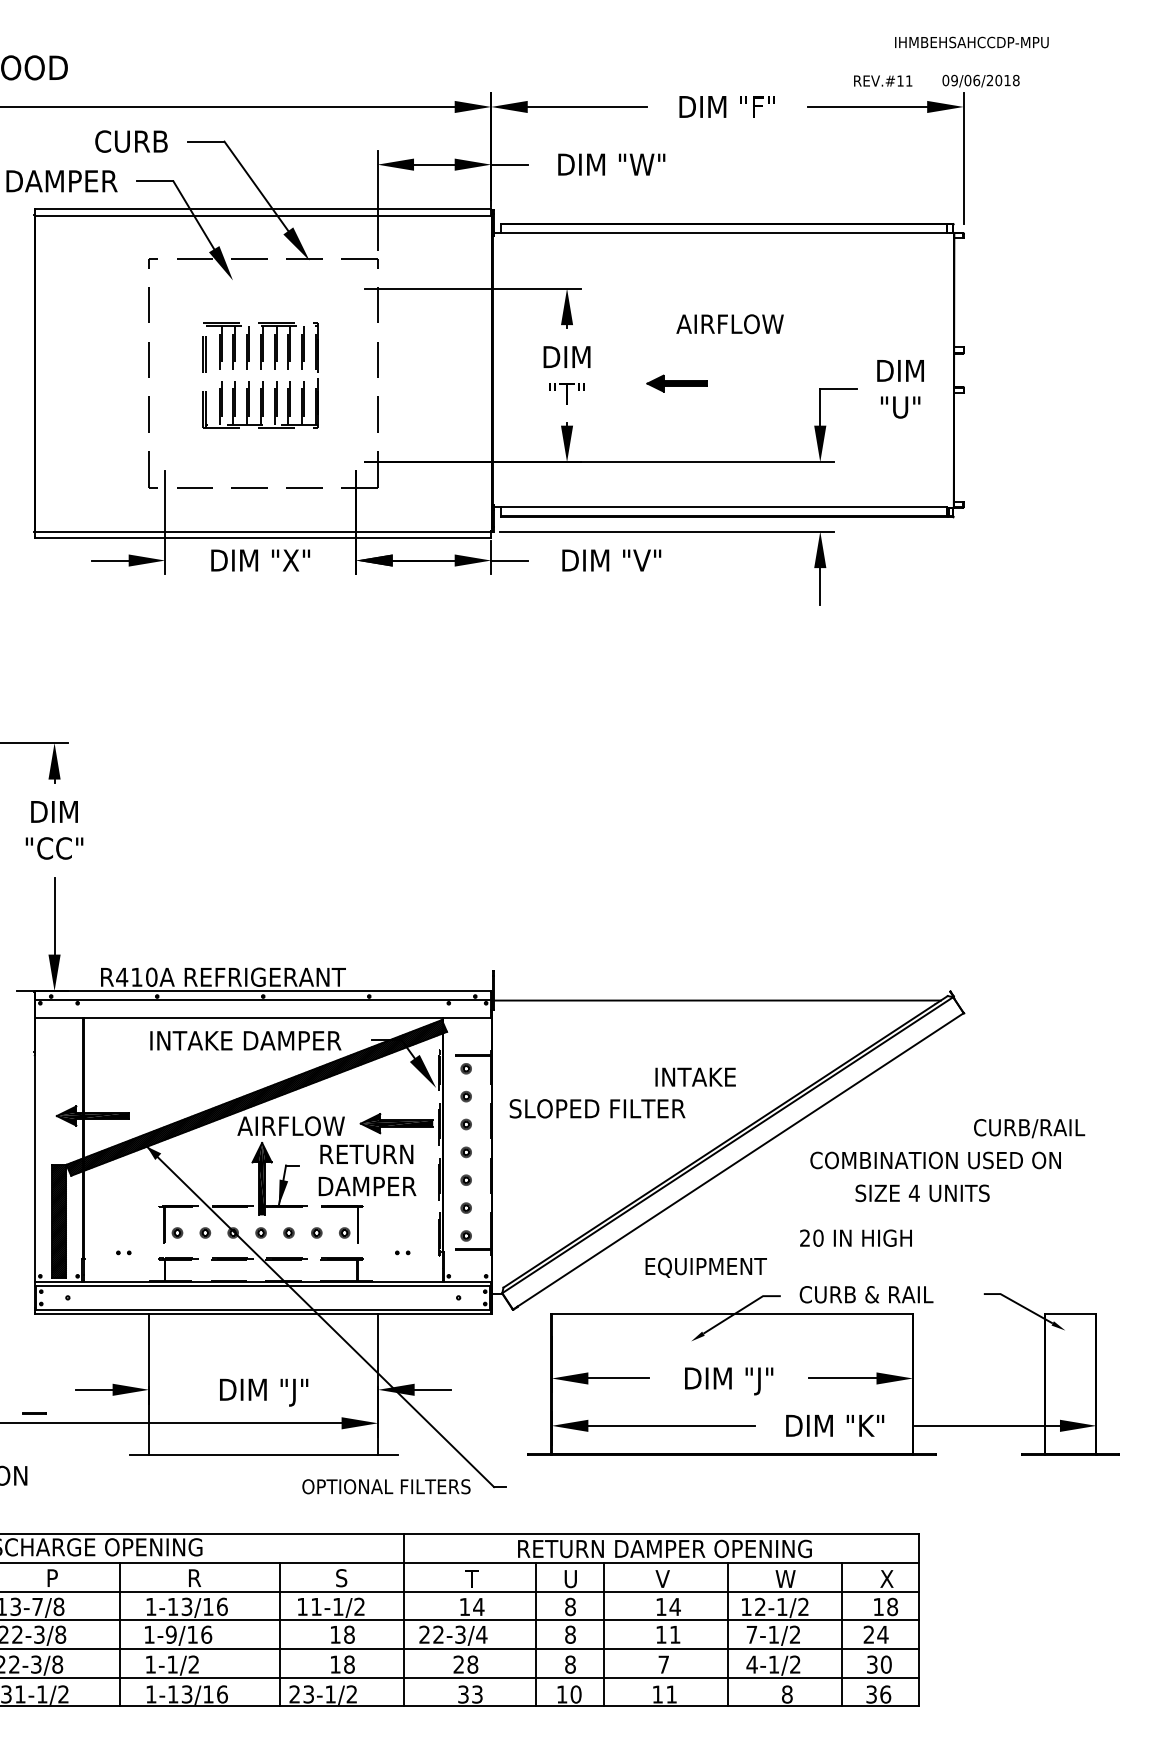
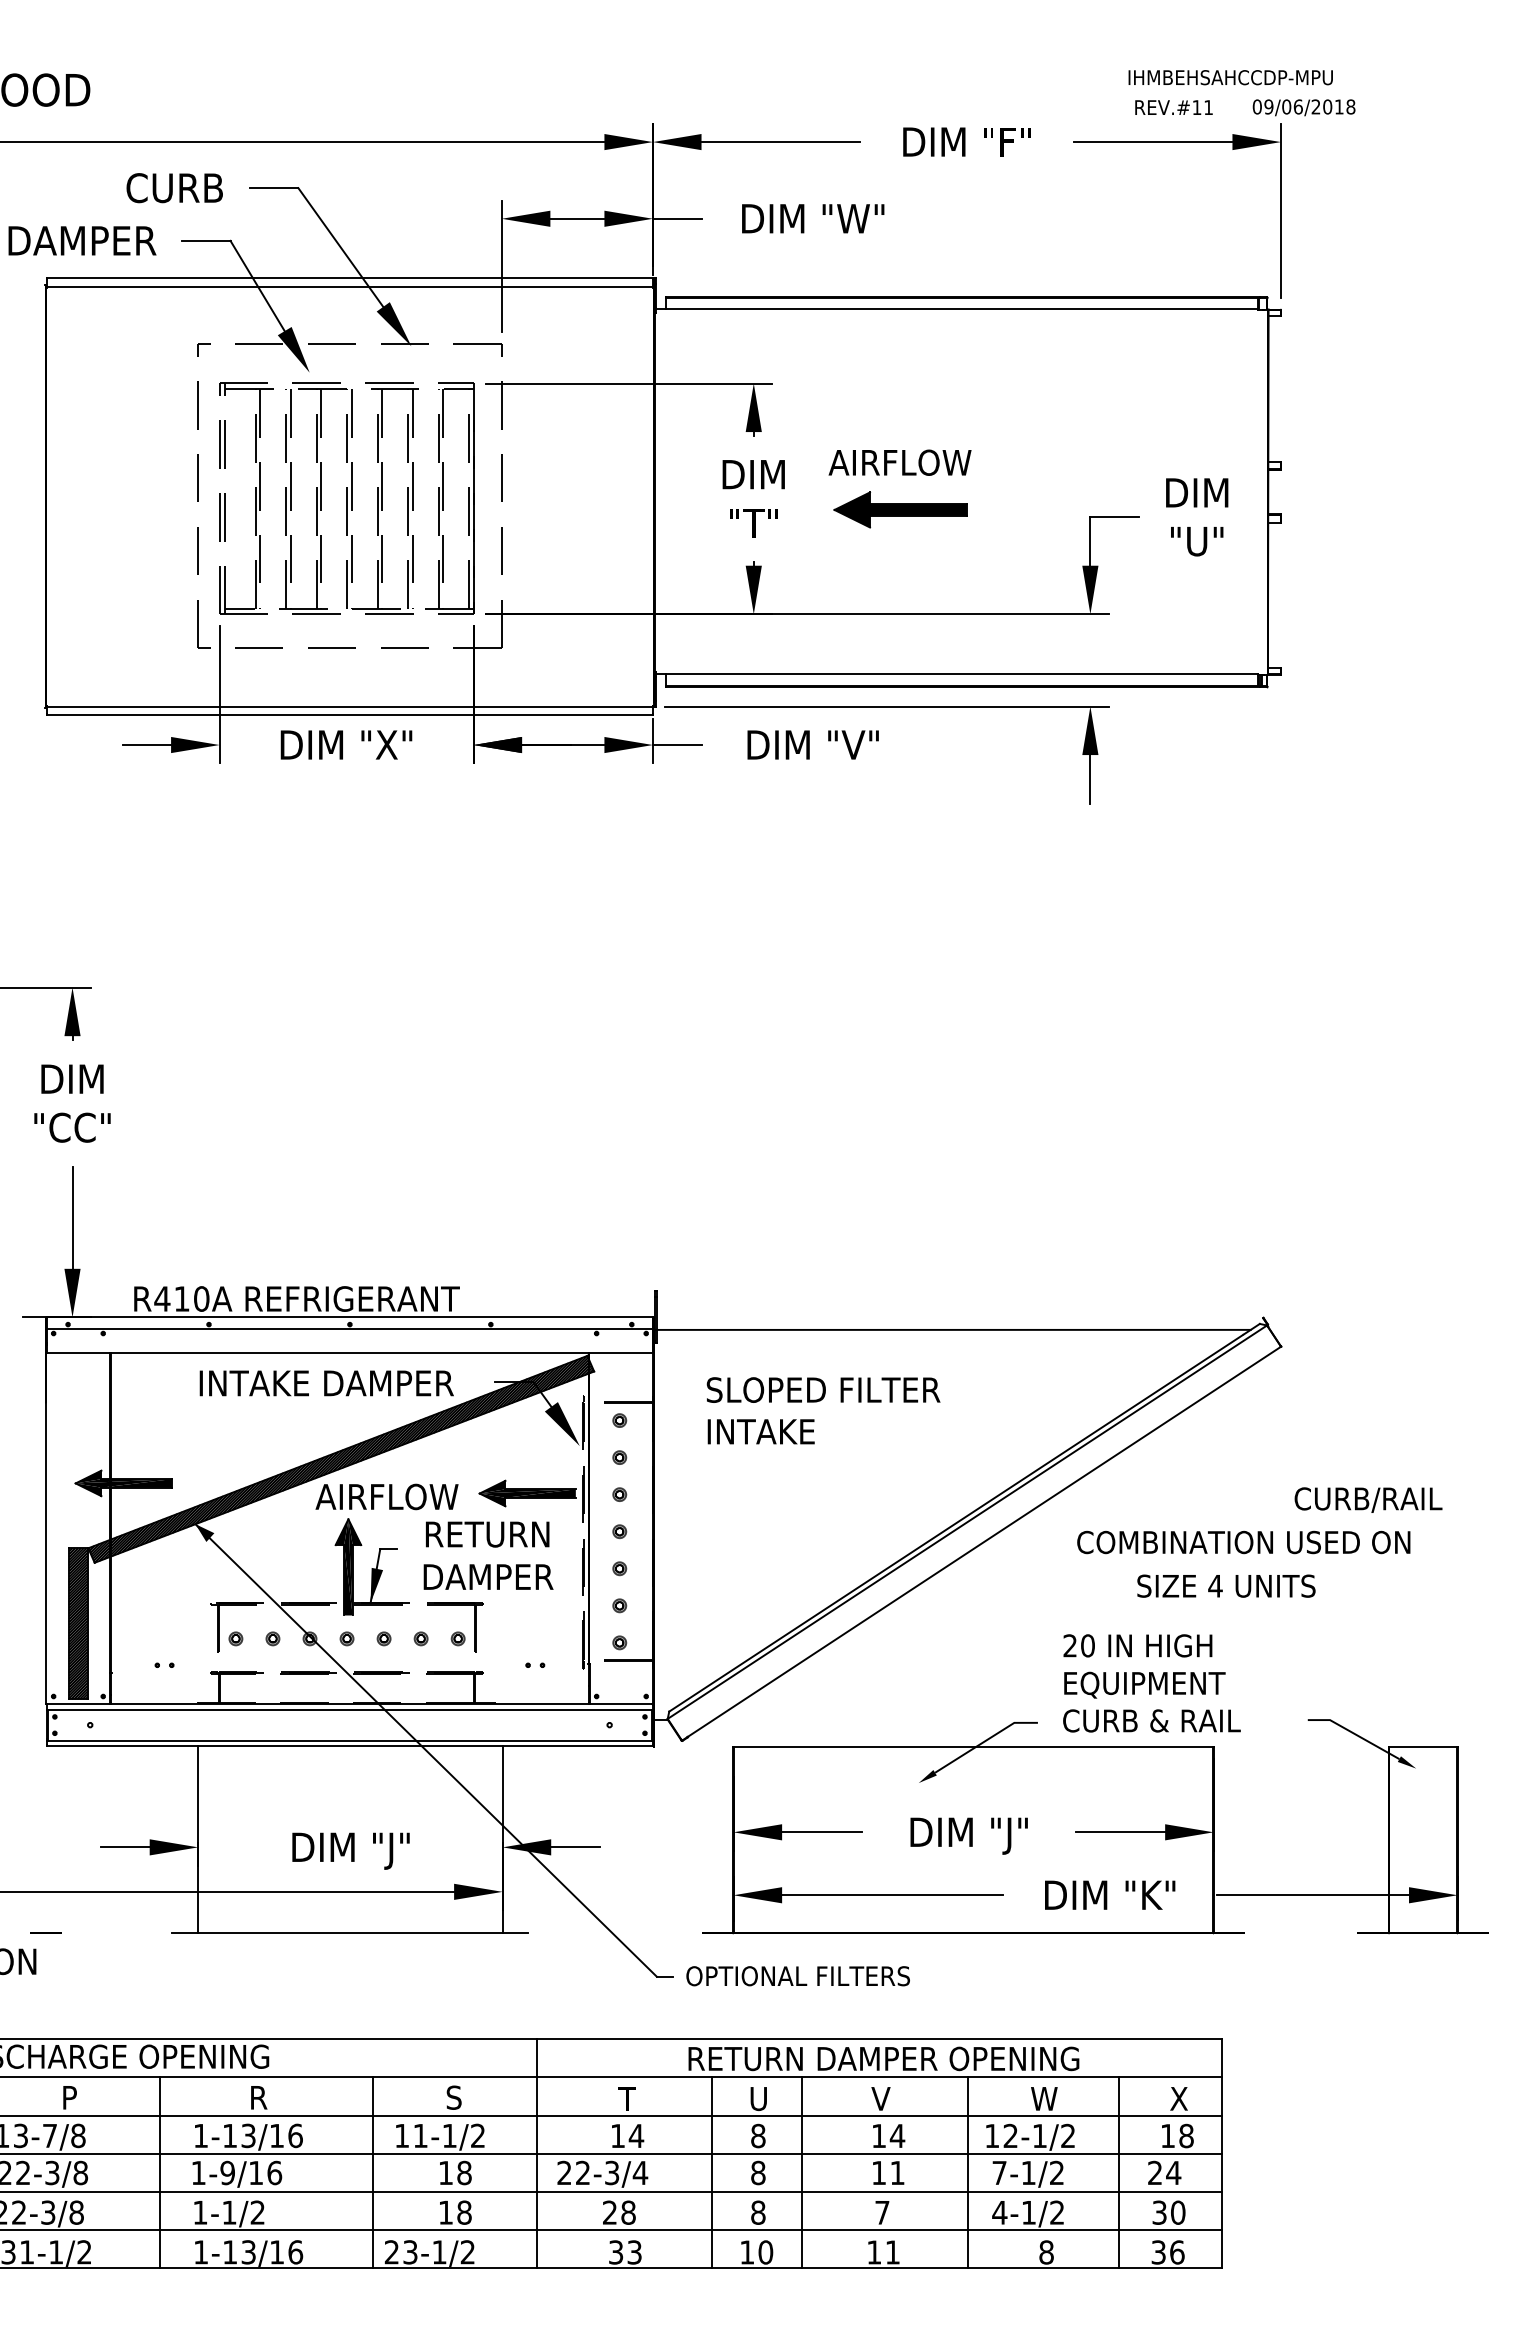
text: (971, 42) -> (1230, 77), moved
text: (729, 324) -> (899, 463), moved
part: (260, 375) -> (346, 499), size x1.67
part: (676, 383) -> (899, 509), size x1.67
text: (695, 1076) -> (761, 1430), moved
text: (597, 1108) -> (823, 1389), moved
text: (705, 1267) -> (1143, 1684), moved
line: (34, 1413) -> (45, 1933), moved
text: (386, 1486) -> (798, 1975), moved

